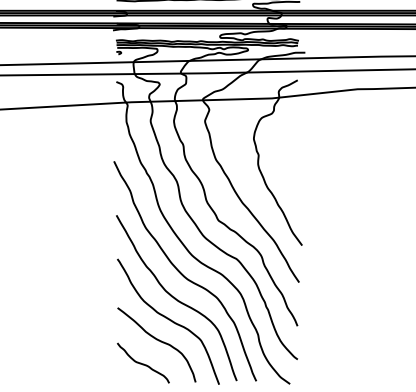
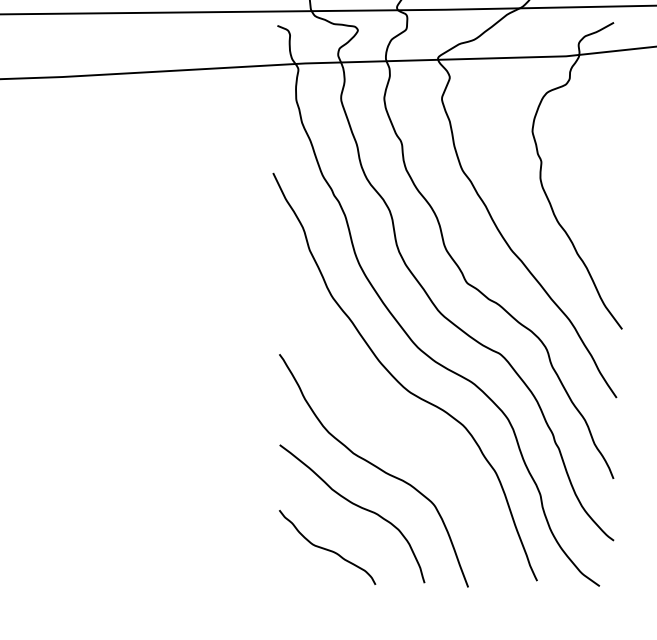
curve: (176, 298) -> (388, 427), removed

